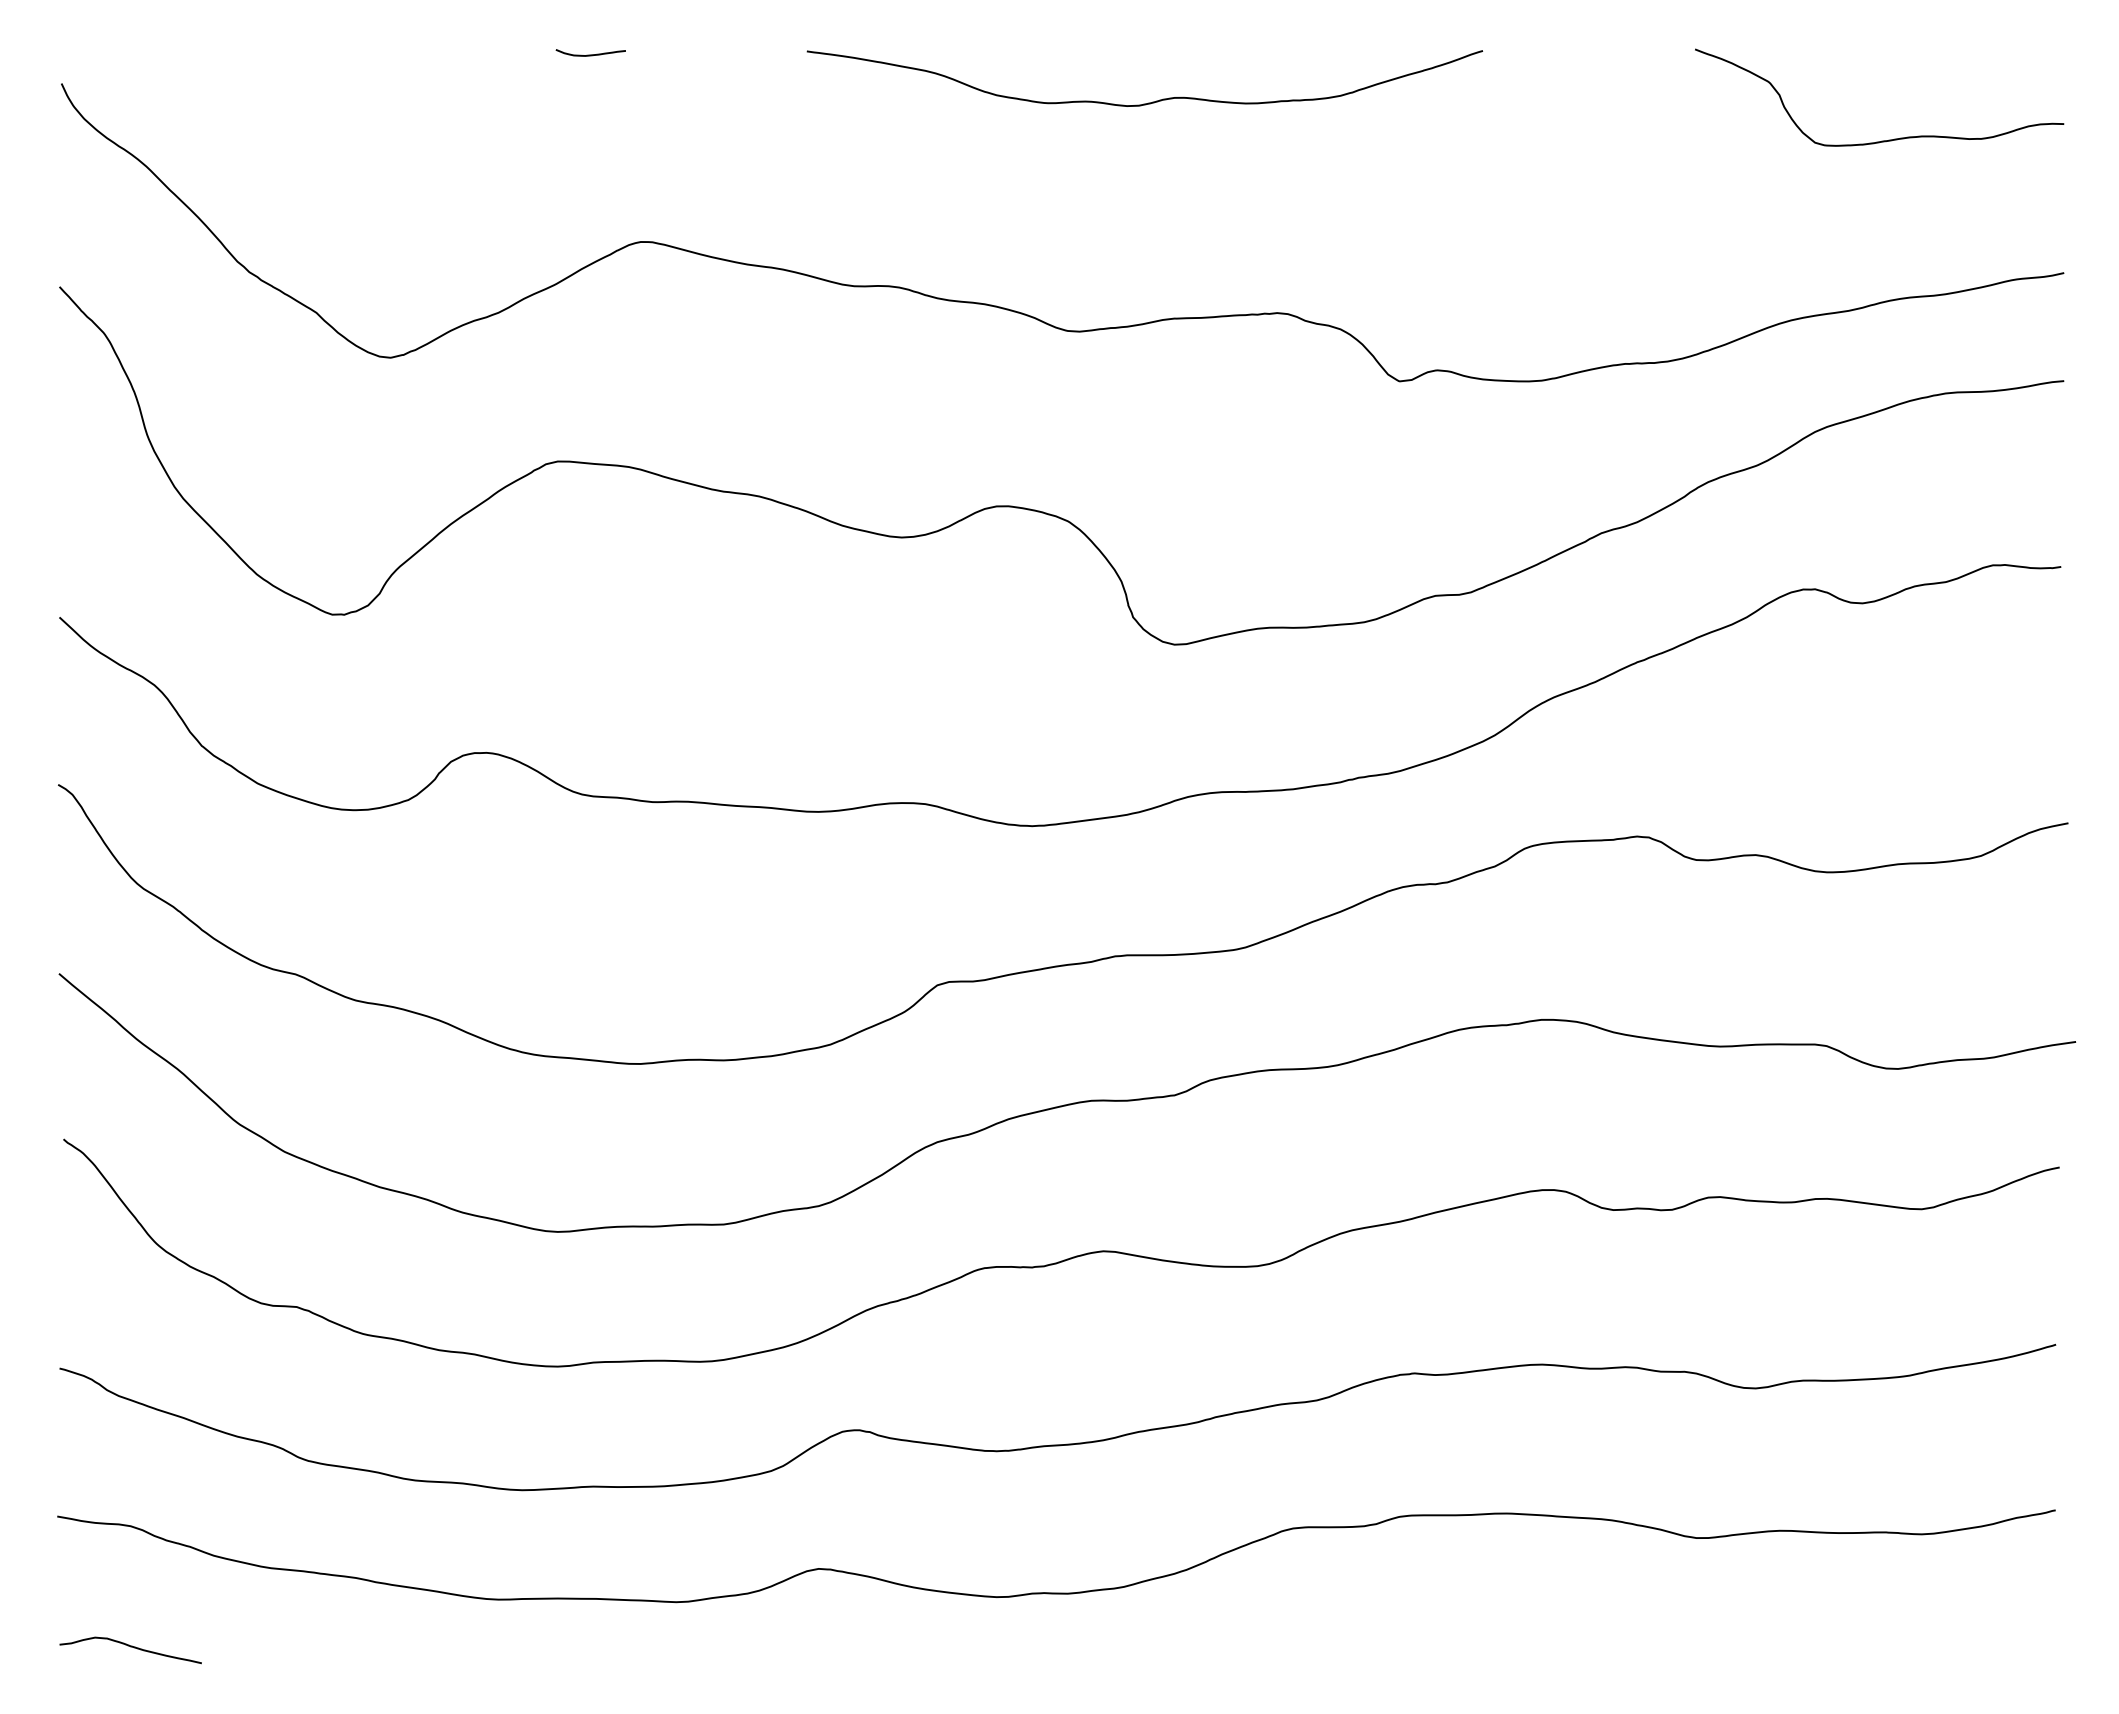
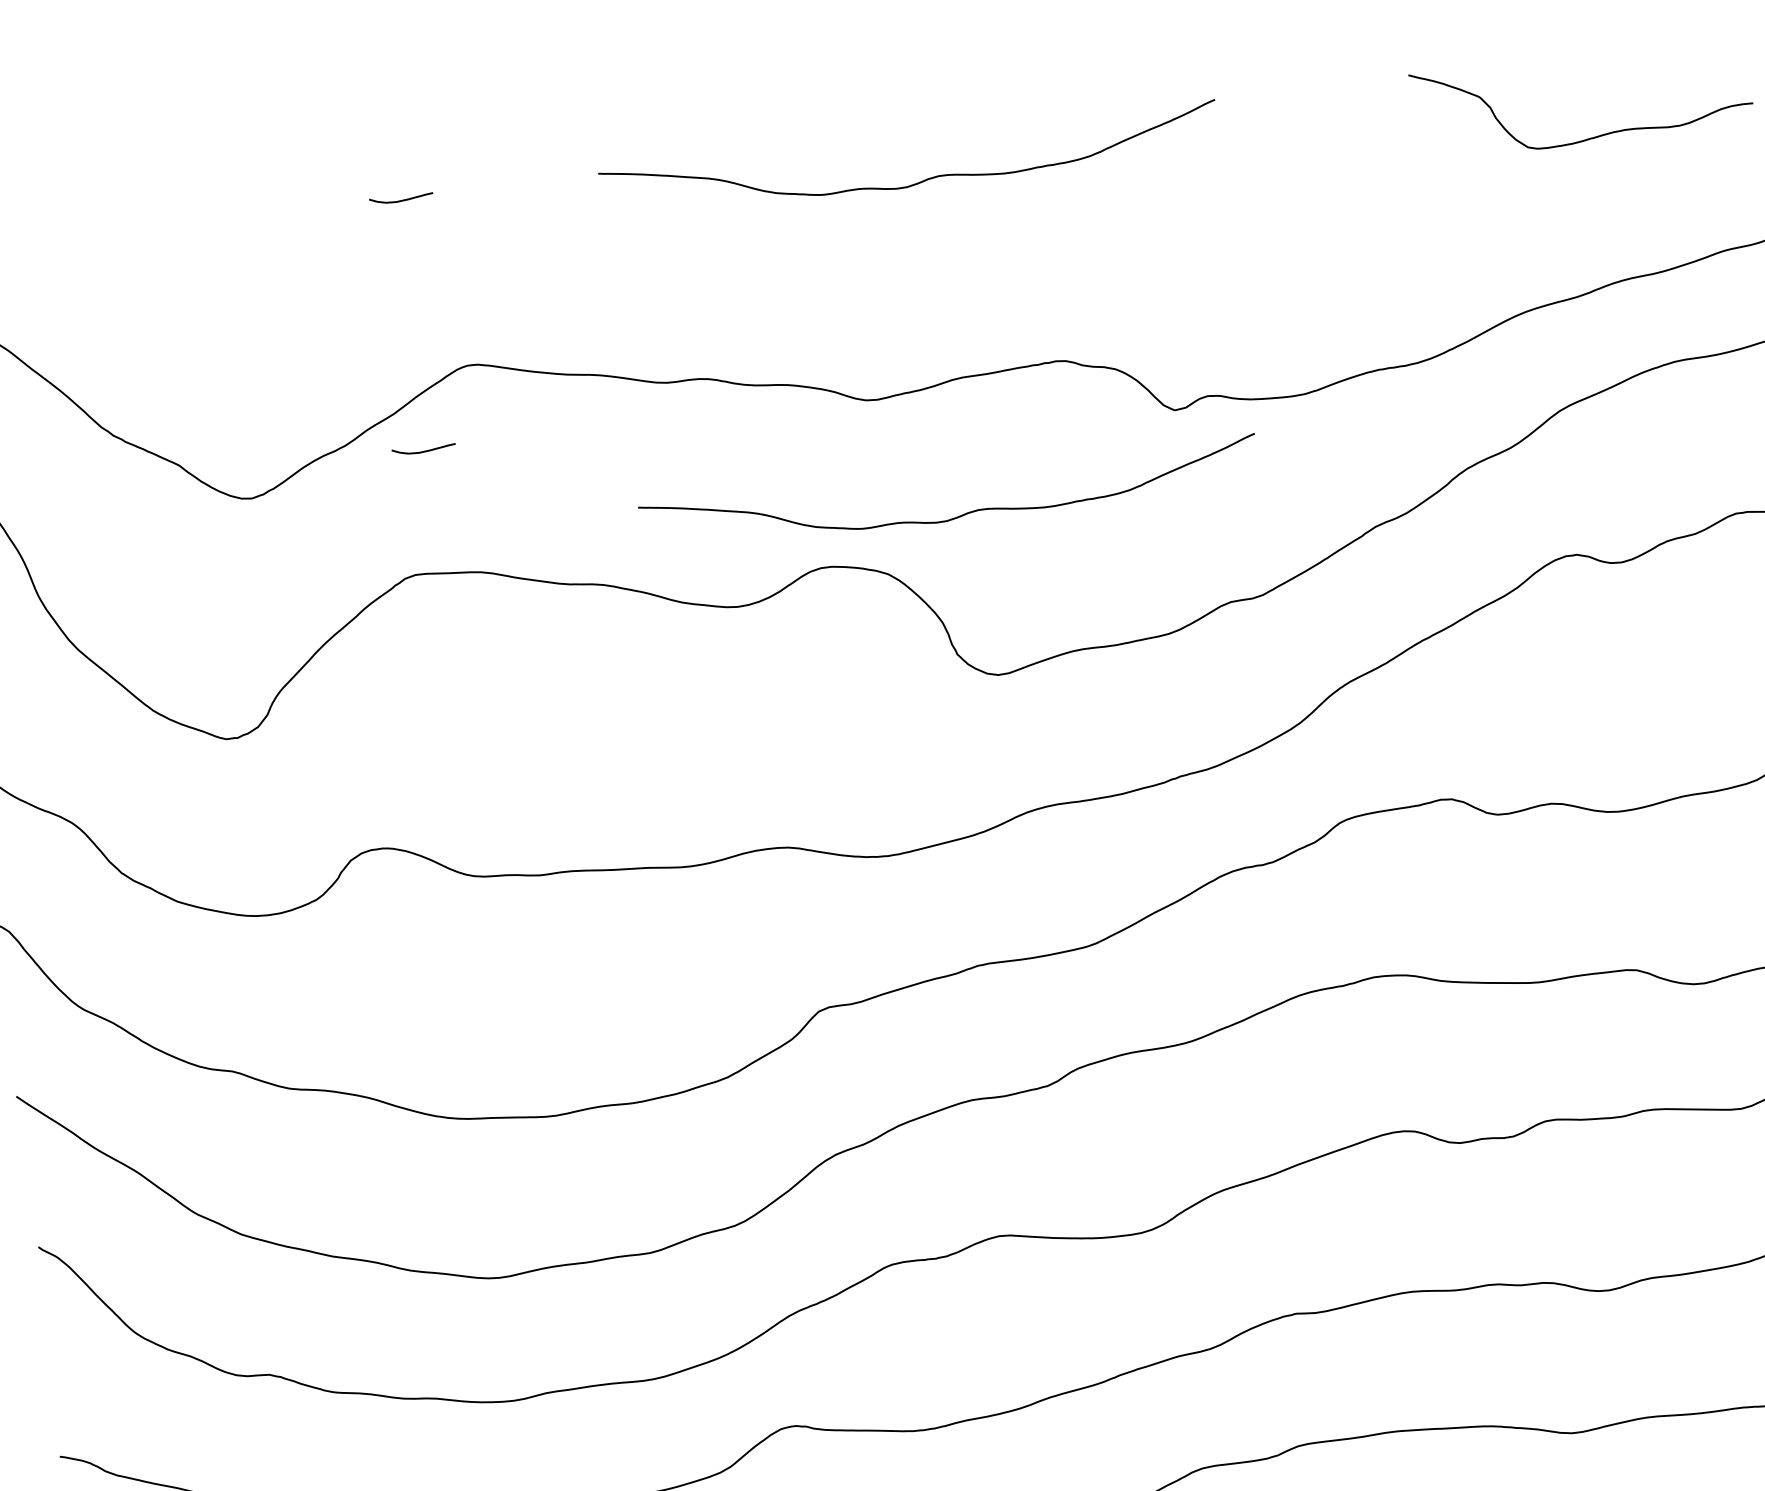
curve: (582, 328) -> (423, 450), added
curve: (1148, 468) -> (955, 517), added

